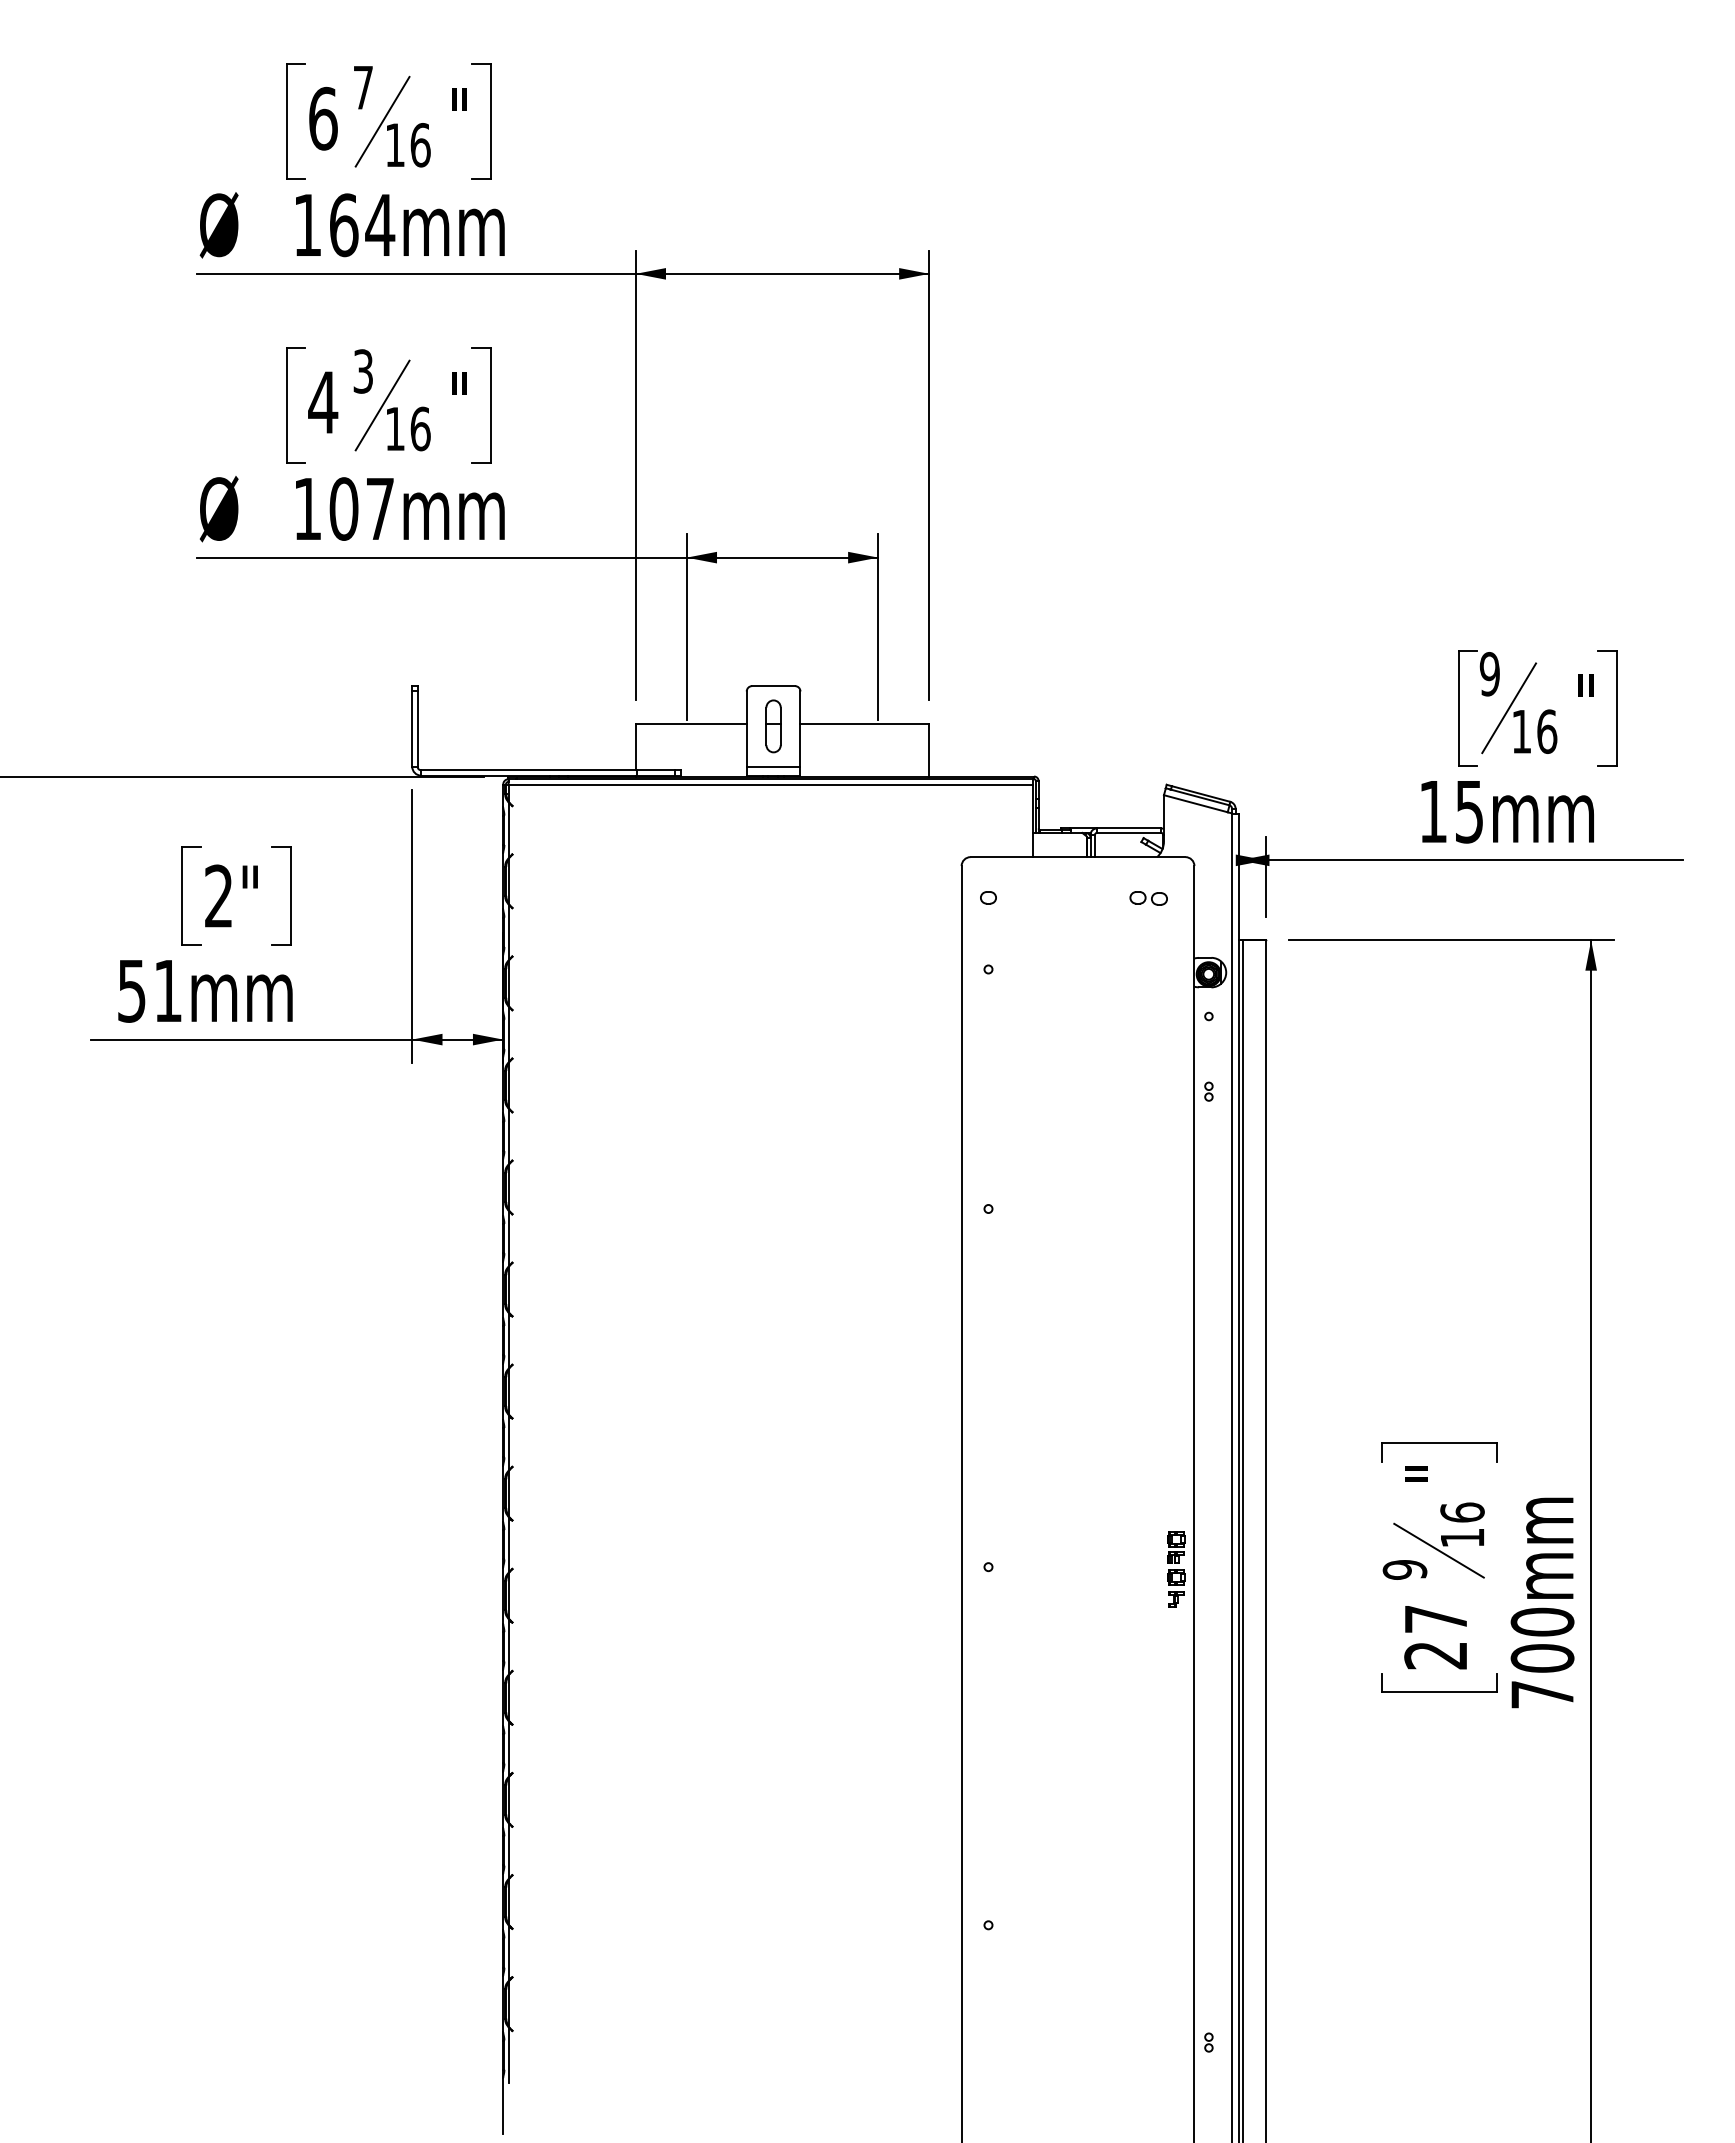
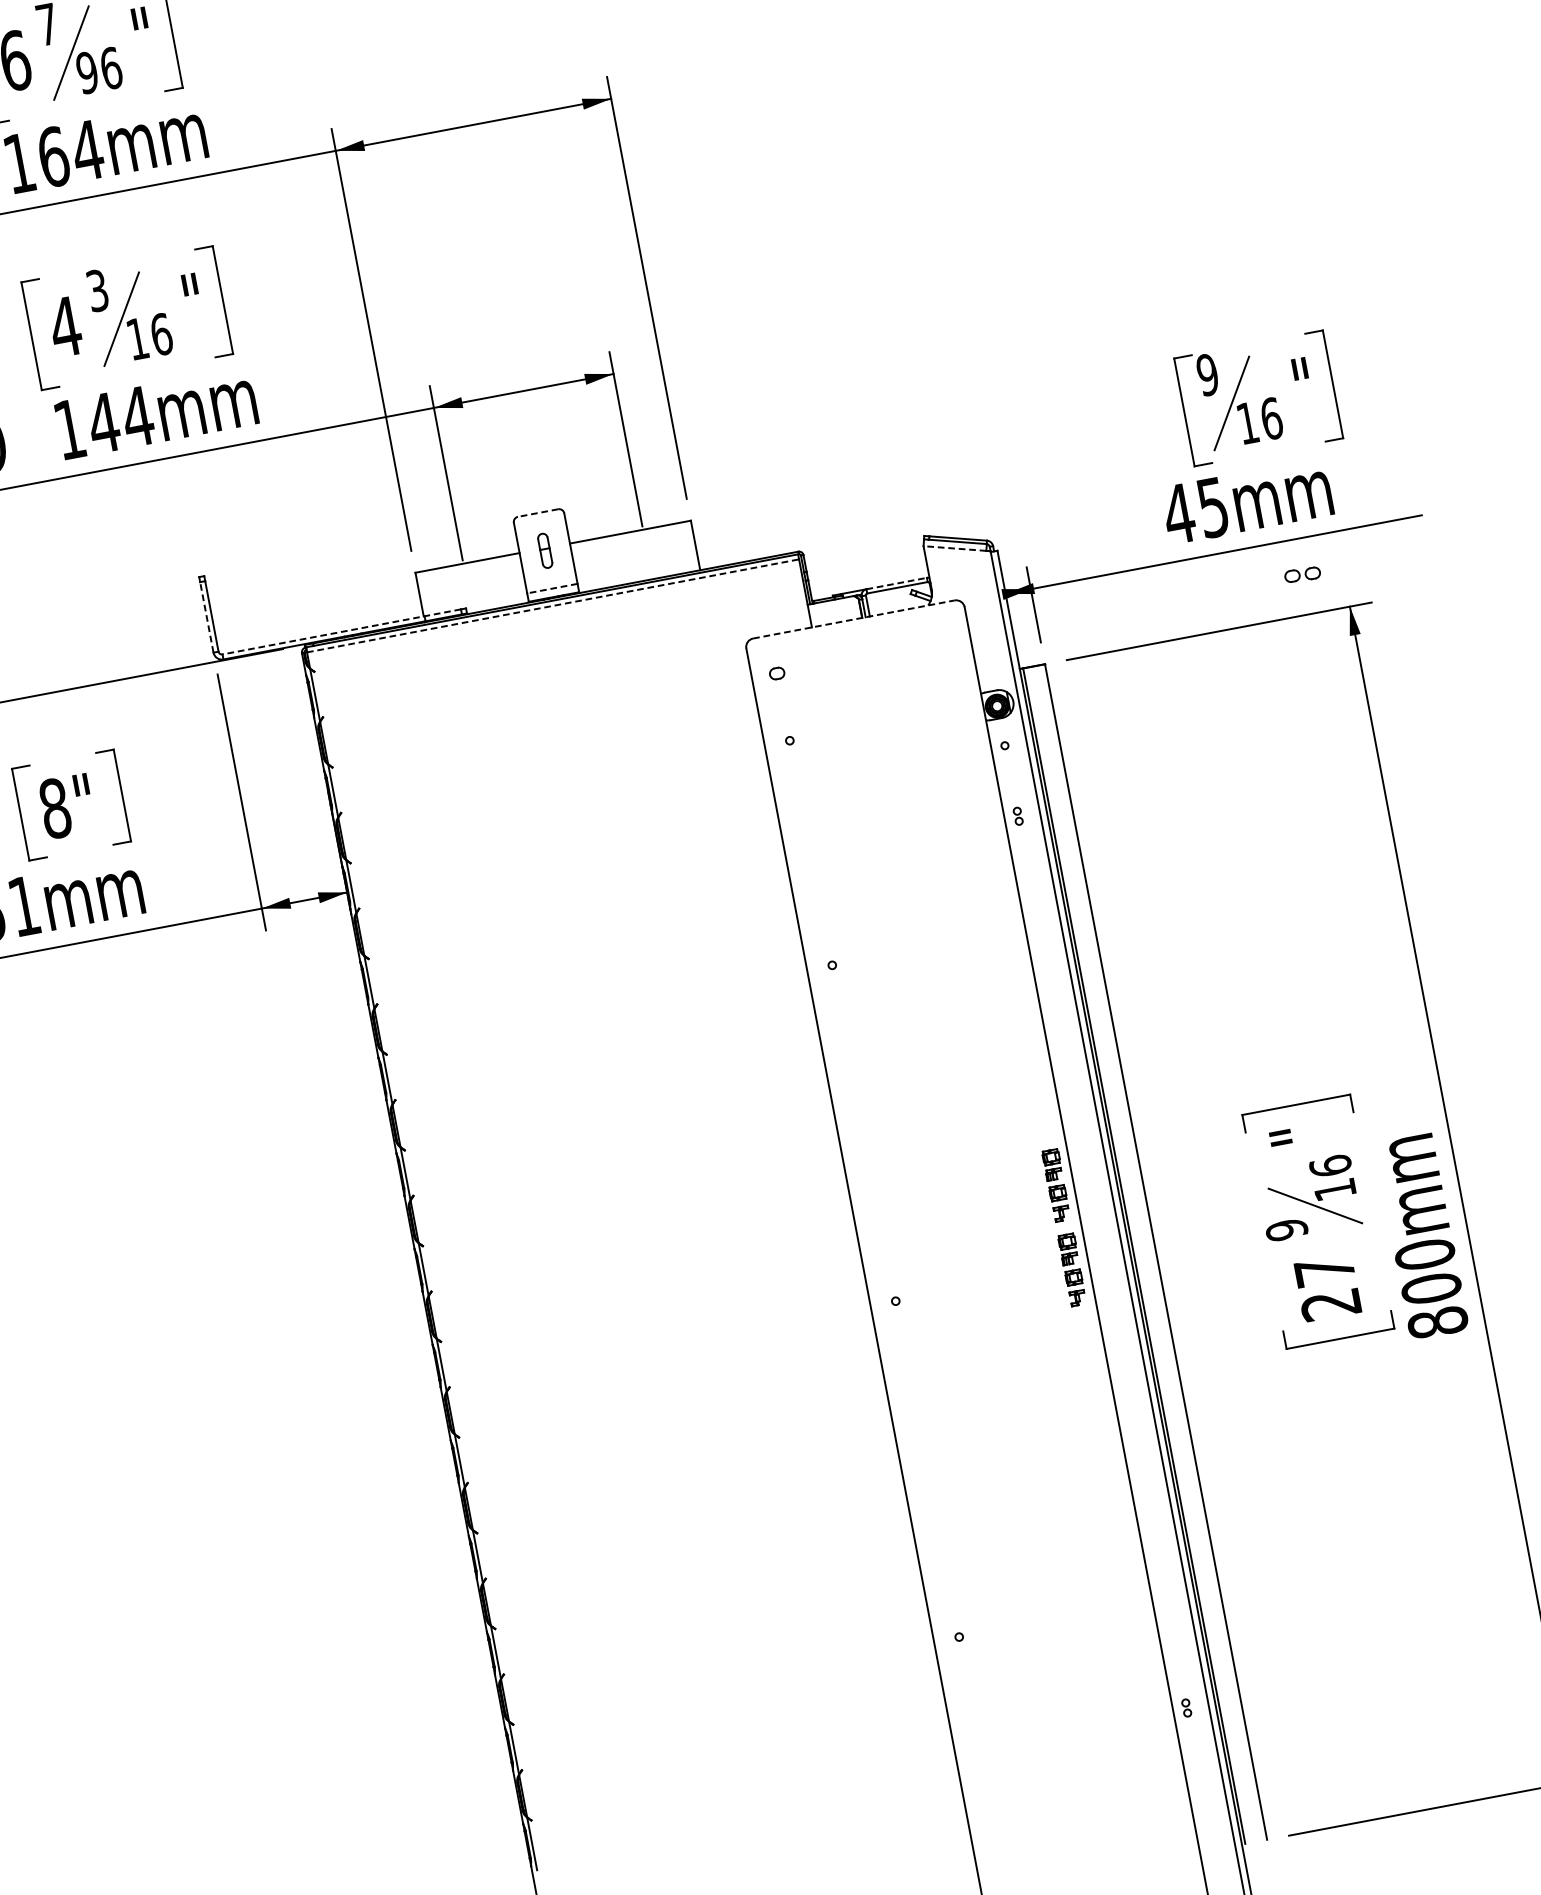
text: (395, 145) -> (87, 73), 16 -> 96
text: (361, 508) -> (120, 419), 107mm -> 144mm
line: (773, 686) -> (538, 513), solid -> dashed
part: (773, 726) -> (545, 550), size x0.7
line: (412, 729) -> (207, 617), solid -> dashed
line: (773, 766) -> (552, 588), solid -> dashed
line: (547, 770) -> (341, 632), solid -> dashed
line: (771, 784) -> (553, 605), solid -> dashed
line: (1195, 803) -> (954, 548), solid -> dashed
text: (1433, 811) -> (1179, 513), 15mm -> 45mm
line: (1129, 828) -> (897, 583), solid -> dashed
line: (1078, 857) -> (854, 619), solid -> dashed
text: (218, 896) -> (54, 808), 2" -> 8"
part: (1148, 898) -> (1302, 574), moved
part: (1176, 1479) -> (1056, 1185), added
text: (1542, 1694) -> (1437, 1322), 700mm -> 800mm

